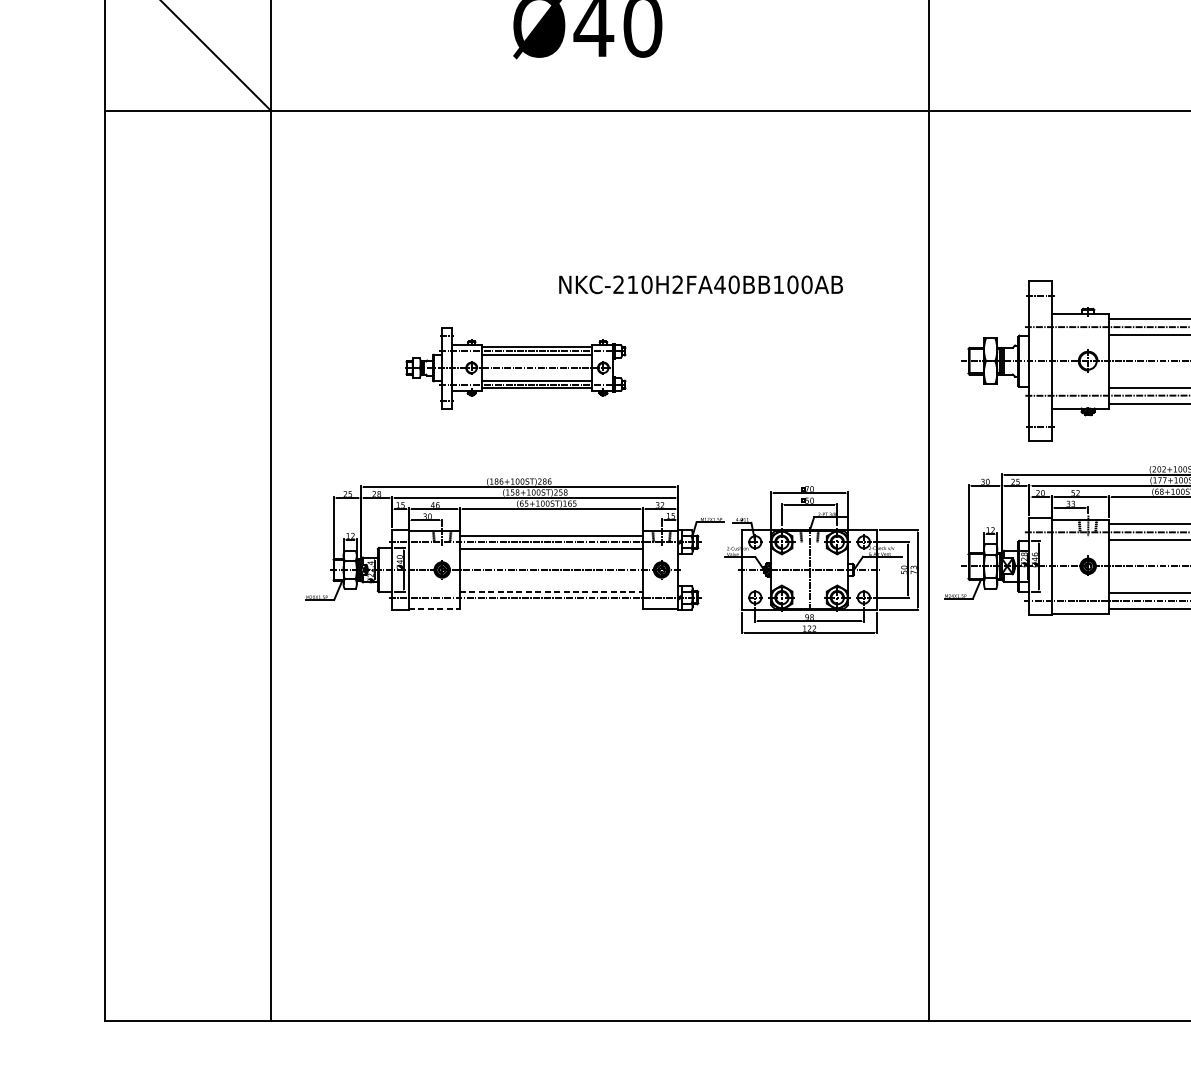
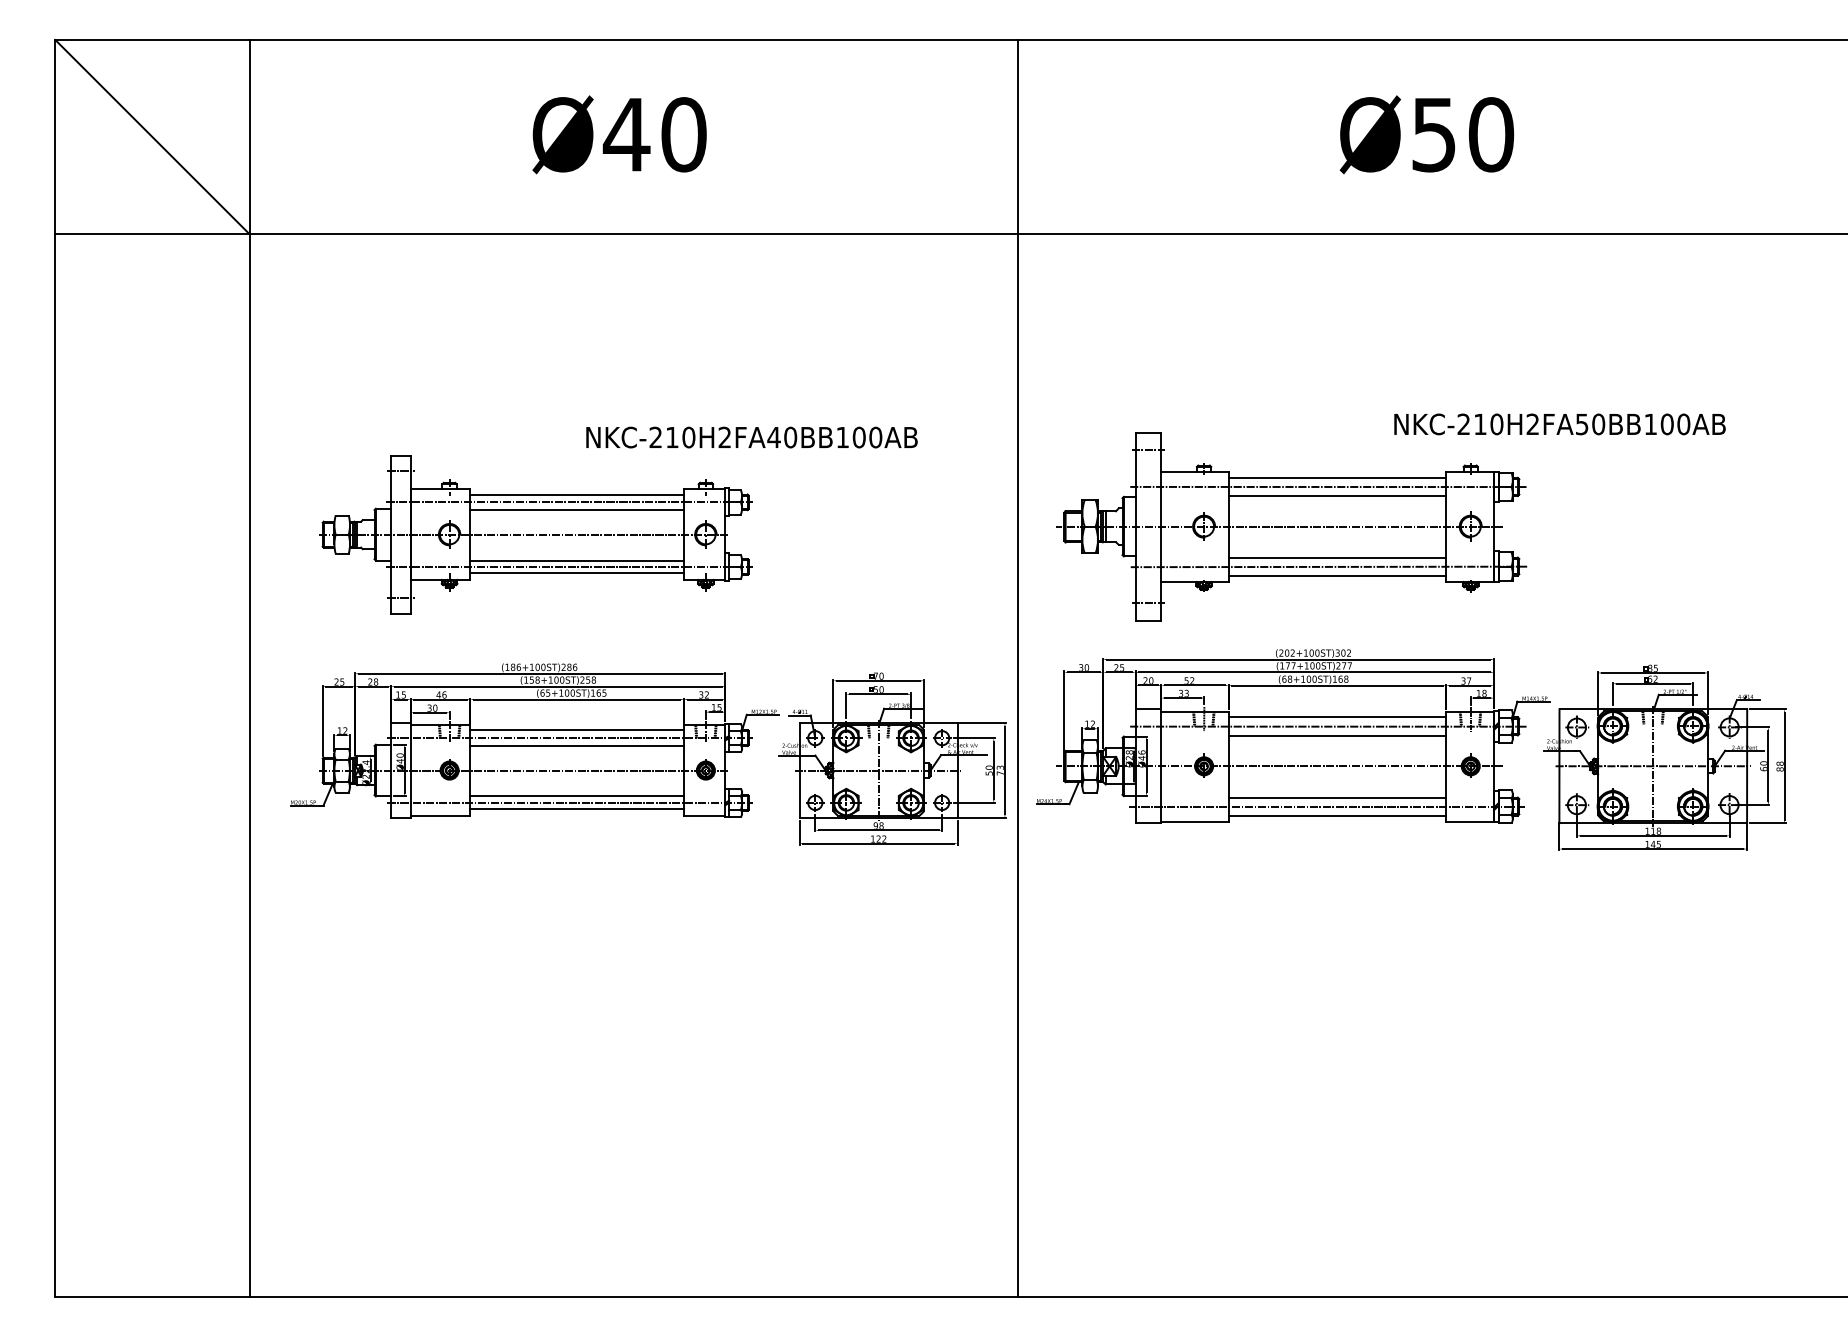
part: (515, 367) -> (535, 534), size x1.67
line: (551, 592) -> (577, 796), dashed -> solid
line: (550, 603) -> (576, 809), added
line: (434, 608) -> (440, 815), dashed -> solid

